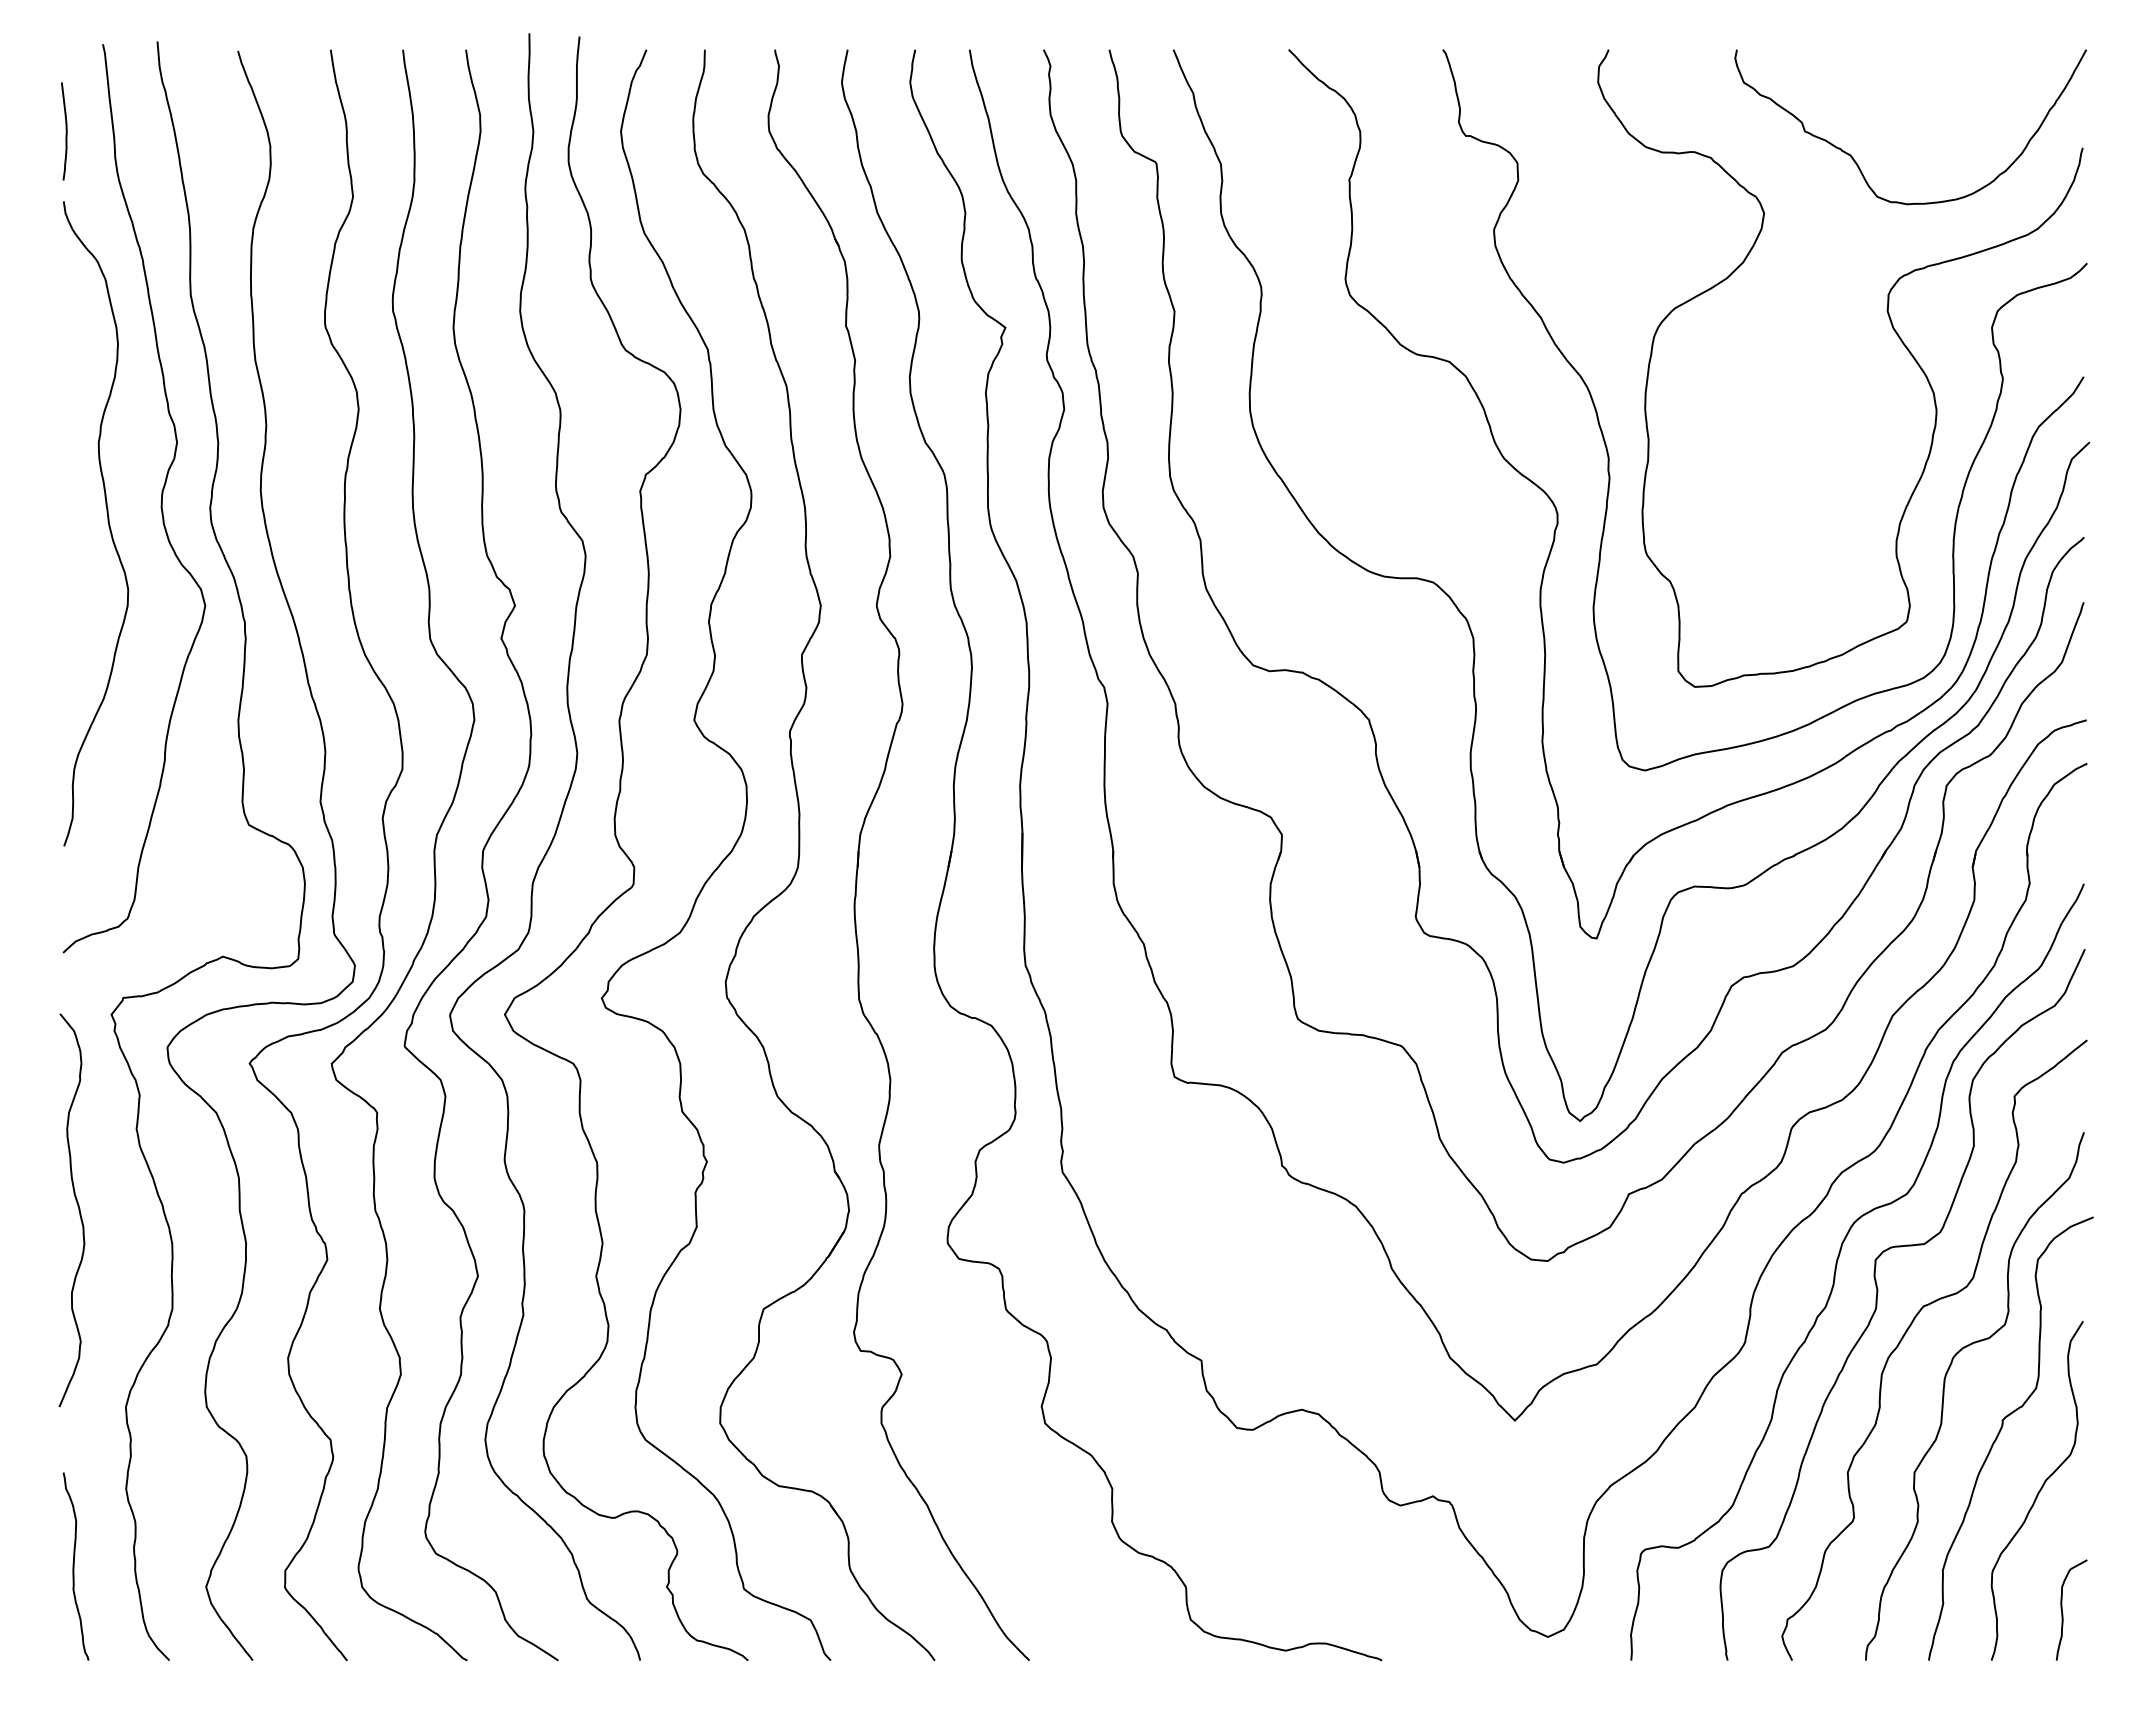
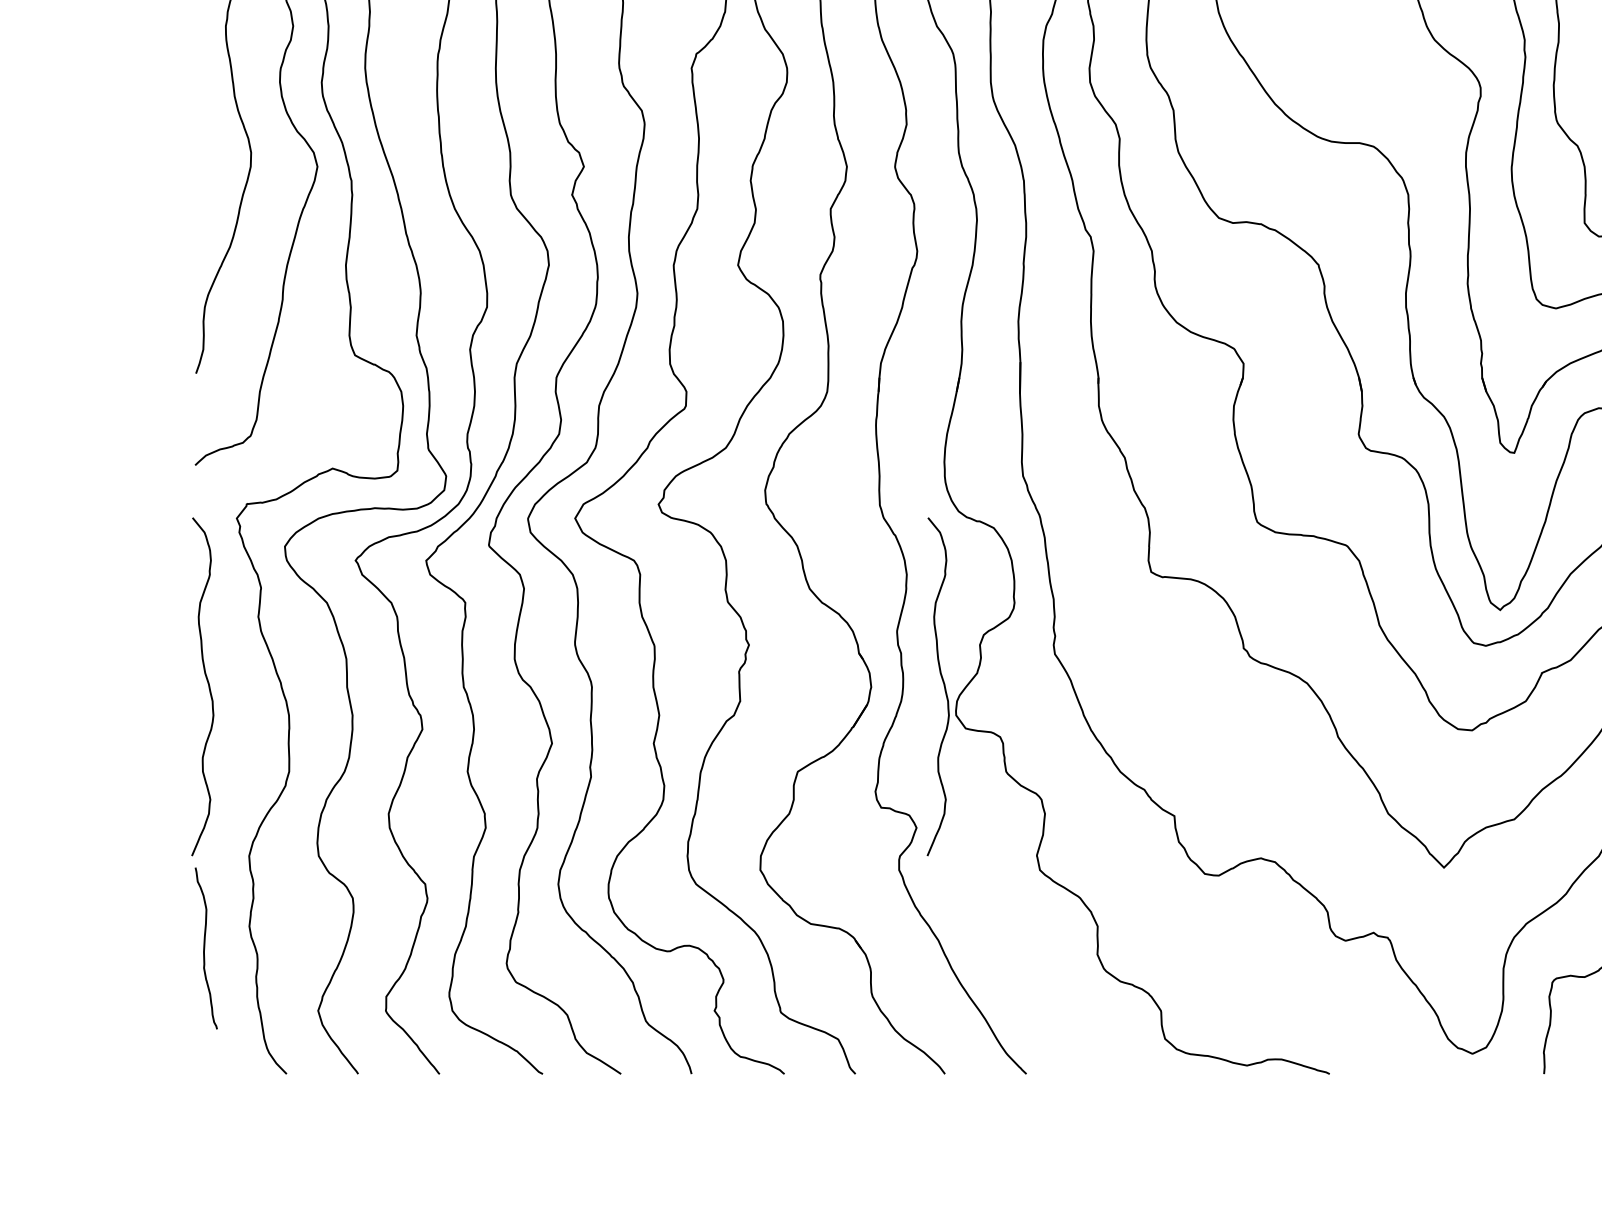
curve: (933, 1210) -> (943, 686), added
curve: (74, 1566) -> (204, 948), moved

